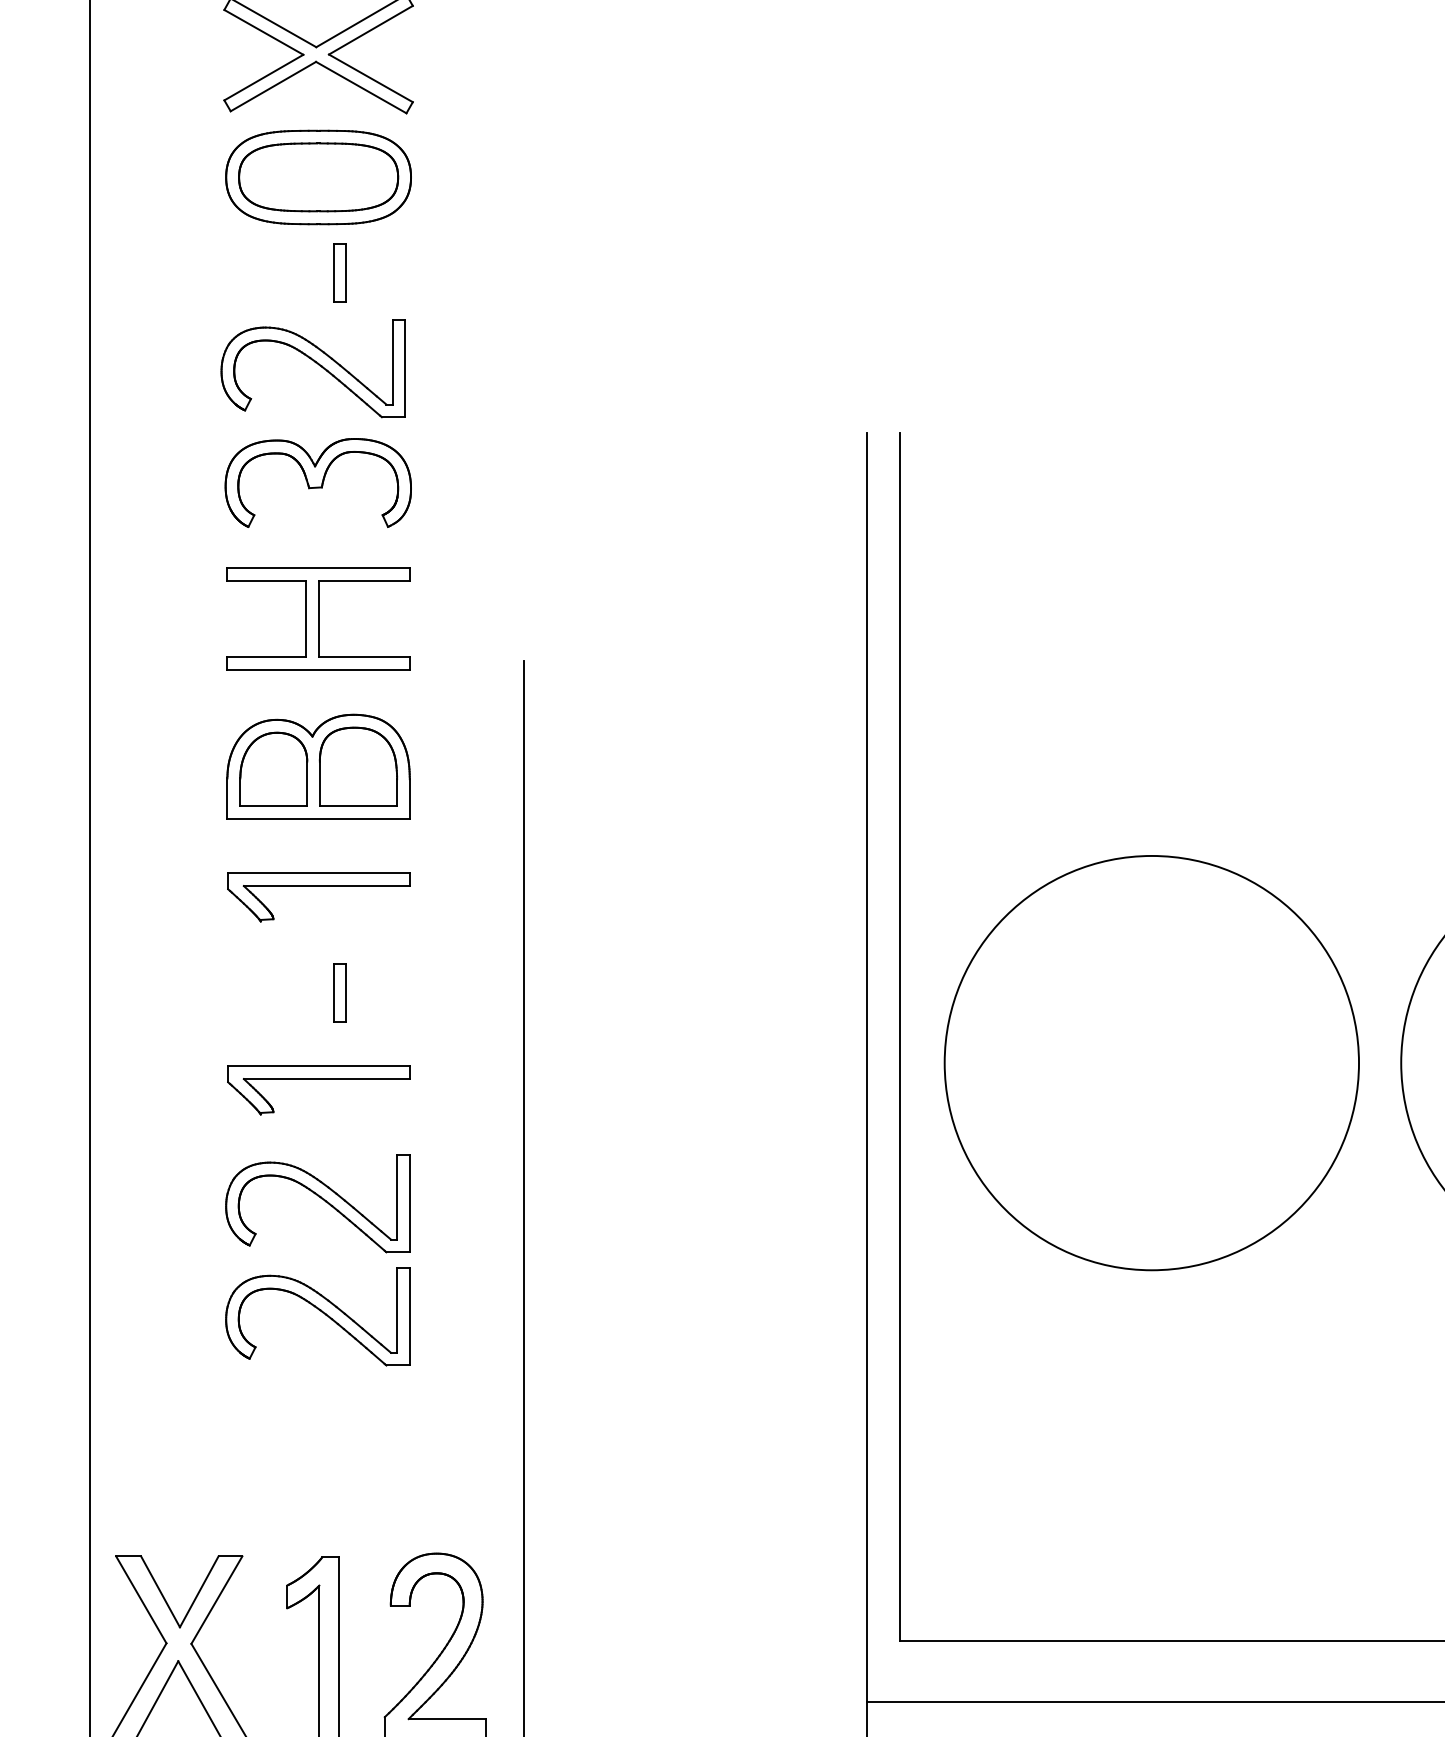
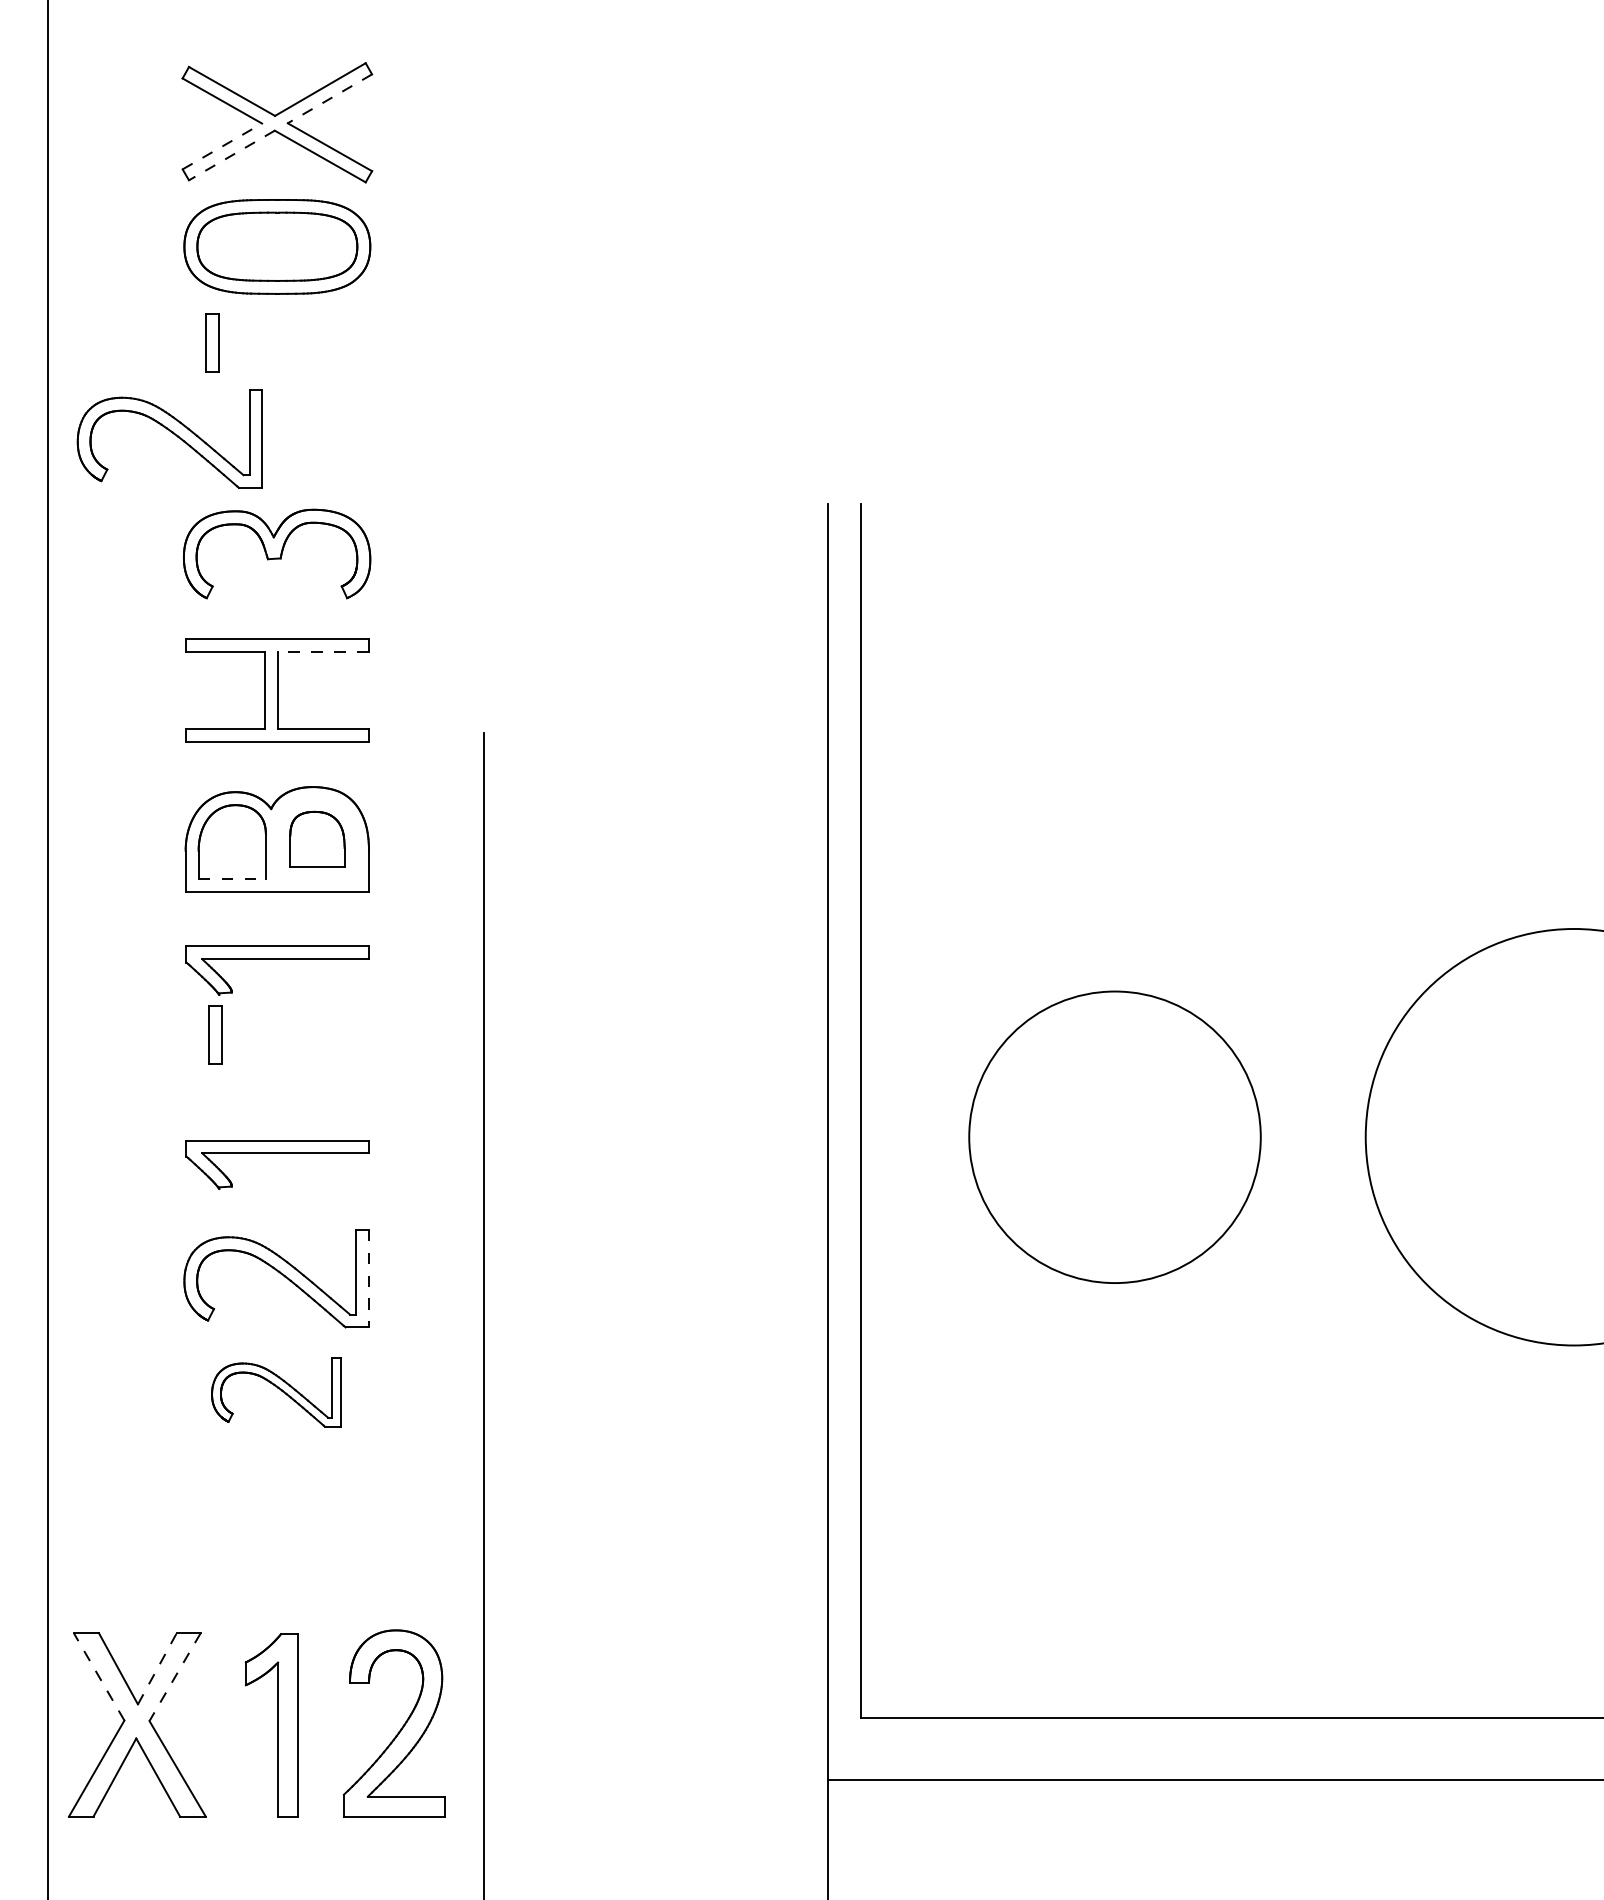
line: (370, 29) -> (329, 98), solid -> dashed
line: (264, 77) -> (222, 146), solid -> dashed
line: (272, 86) -> (231, 155), solid -> dashed
part: (339, 272) -> (212, 342), moved
part: (312, 368) -> (169, 438), moved
line: (363, 580) -> (322, 652), solid -> dashed
part: (358, 766) -> (317, 839), size x0.7
line: (273, 805) -> (232, 878), solid -> dashed
part: (339, 992) -> (215, 1034), moved
circle: (1151, 1063) -> (1114, 1137), size x0.7
line: (410, 1203) -> (369, 1278), solid -> dashed
part: (317, 1317) -> (276, 1392), size x0.7
line: (199, 1591) -> (157, 1668), solid -> dashed
line: (141, 1599) -> (99, 1676), solid -> dashed
line: (217, 1600) -> (175, 1677), solid -> dashed

